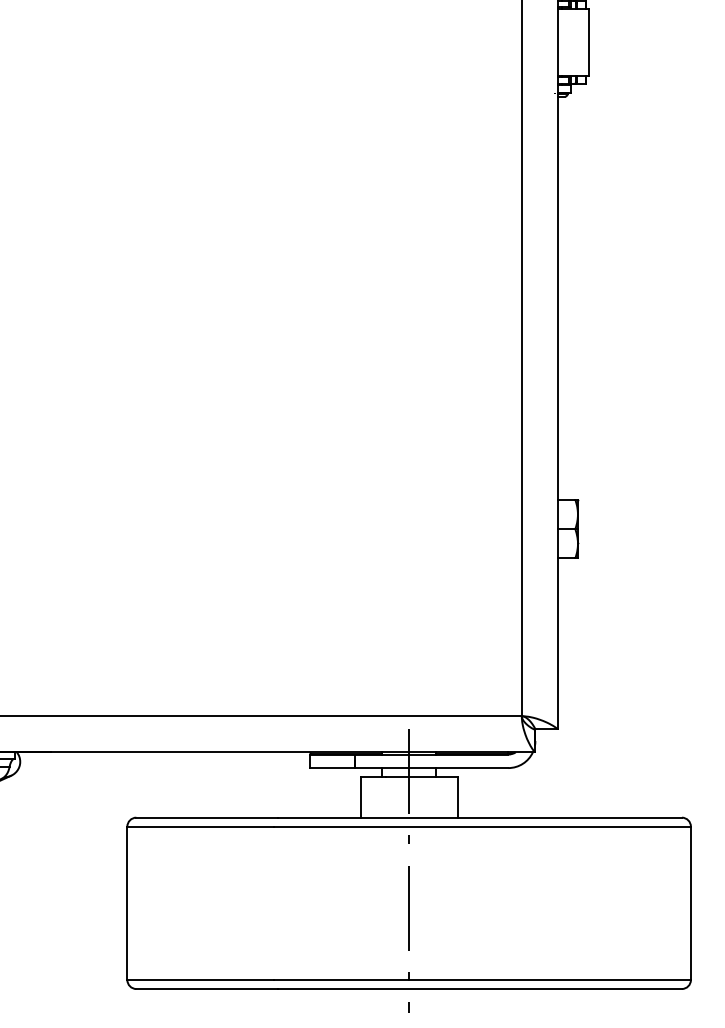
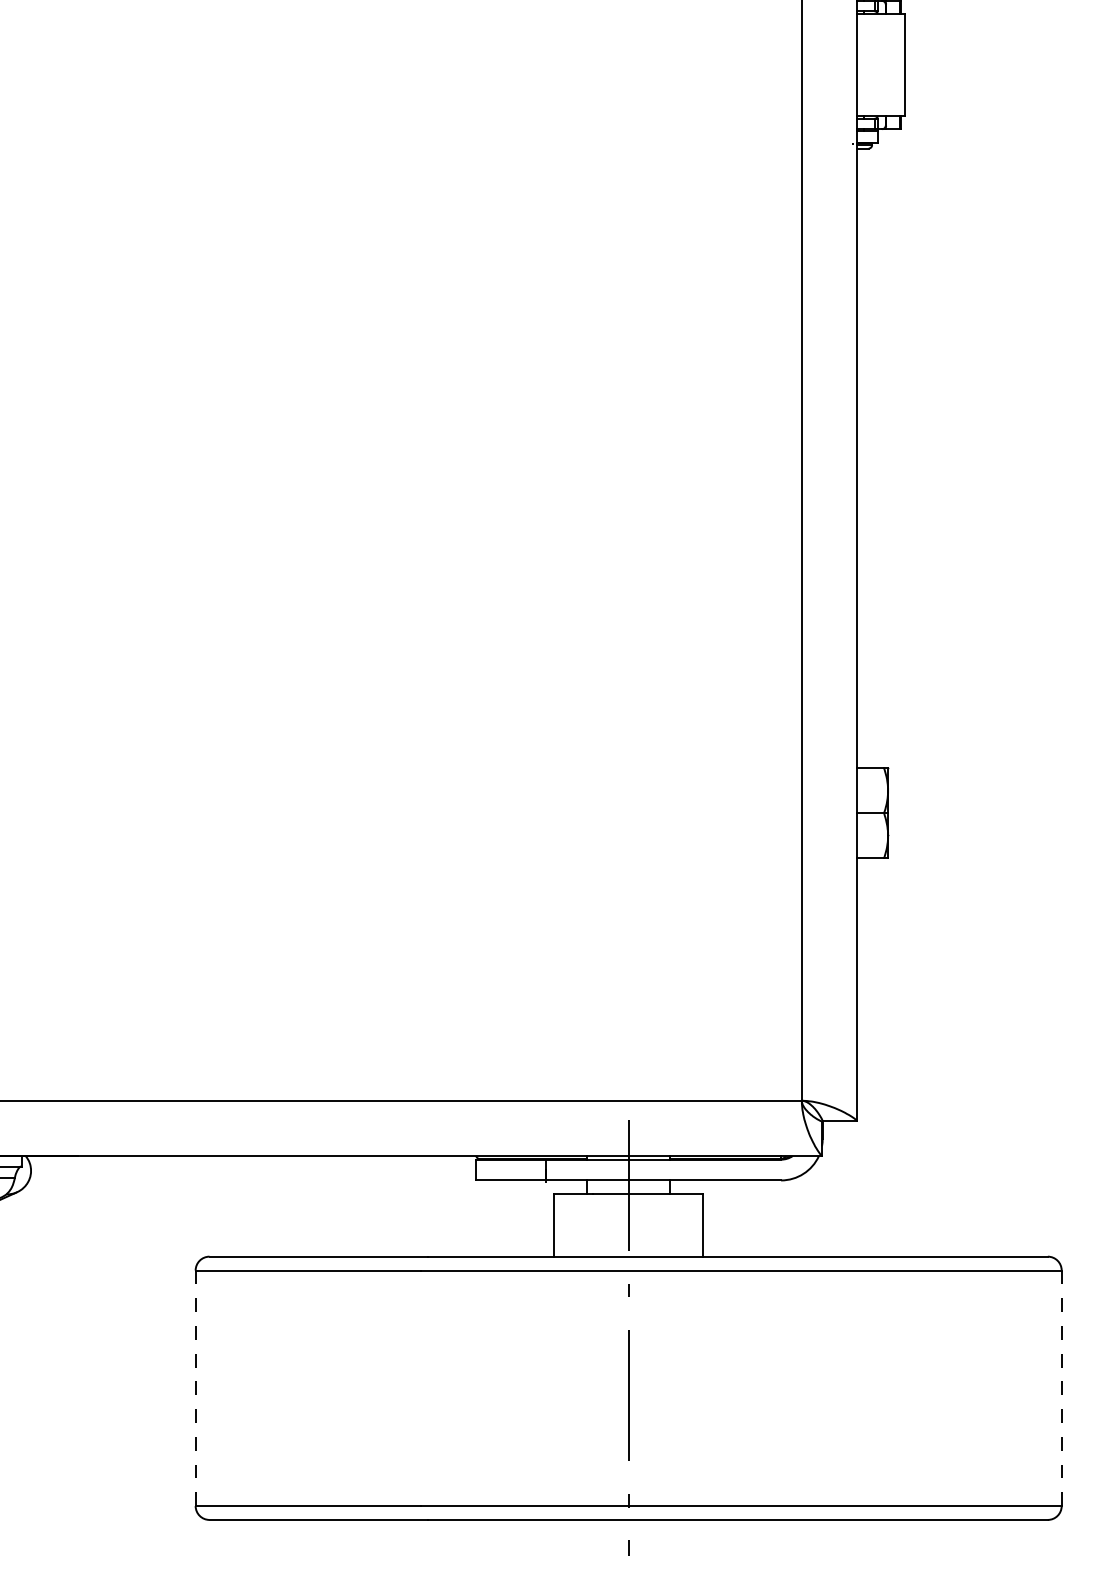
line: (127, 903) -> (195, 1388), solid -> dashed
line: (690, 903) -> (1061, 1388), solid -> dashed

